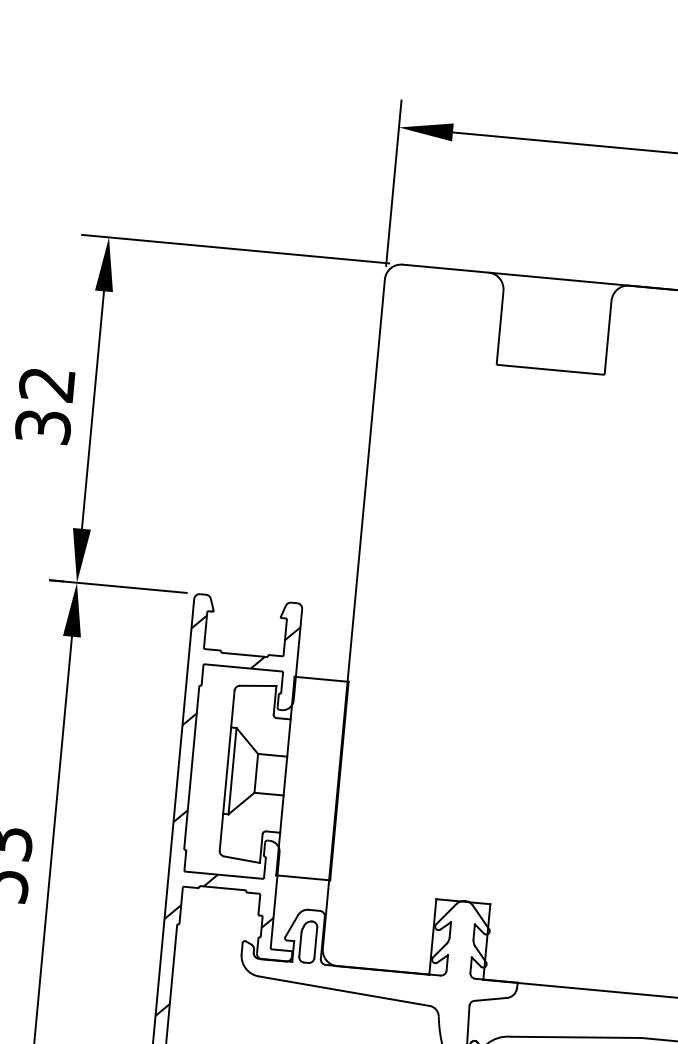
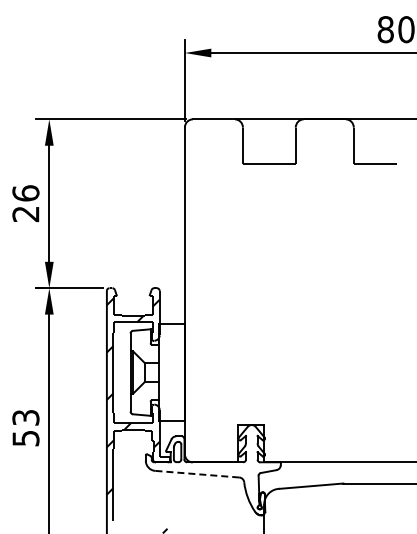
text: (44, 404) -> (25, 203), 32 -> 26
line: (344, 991) -> (197, 474), solid -> dashed

